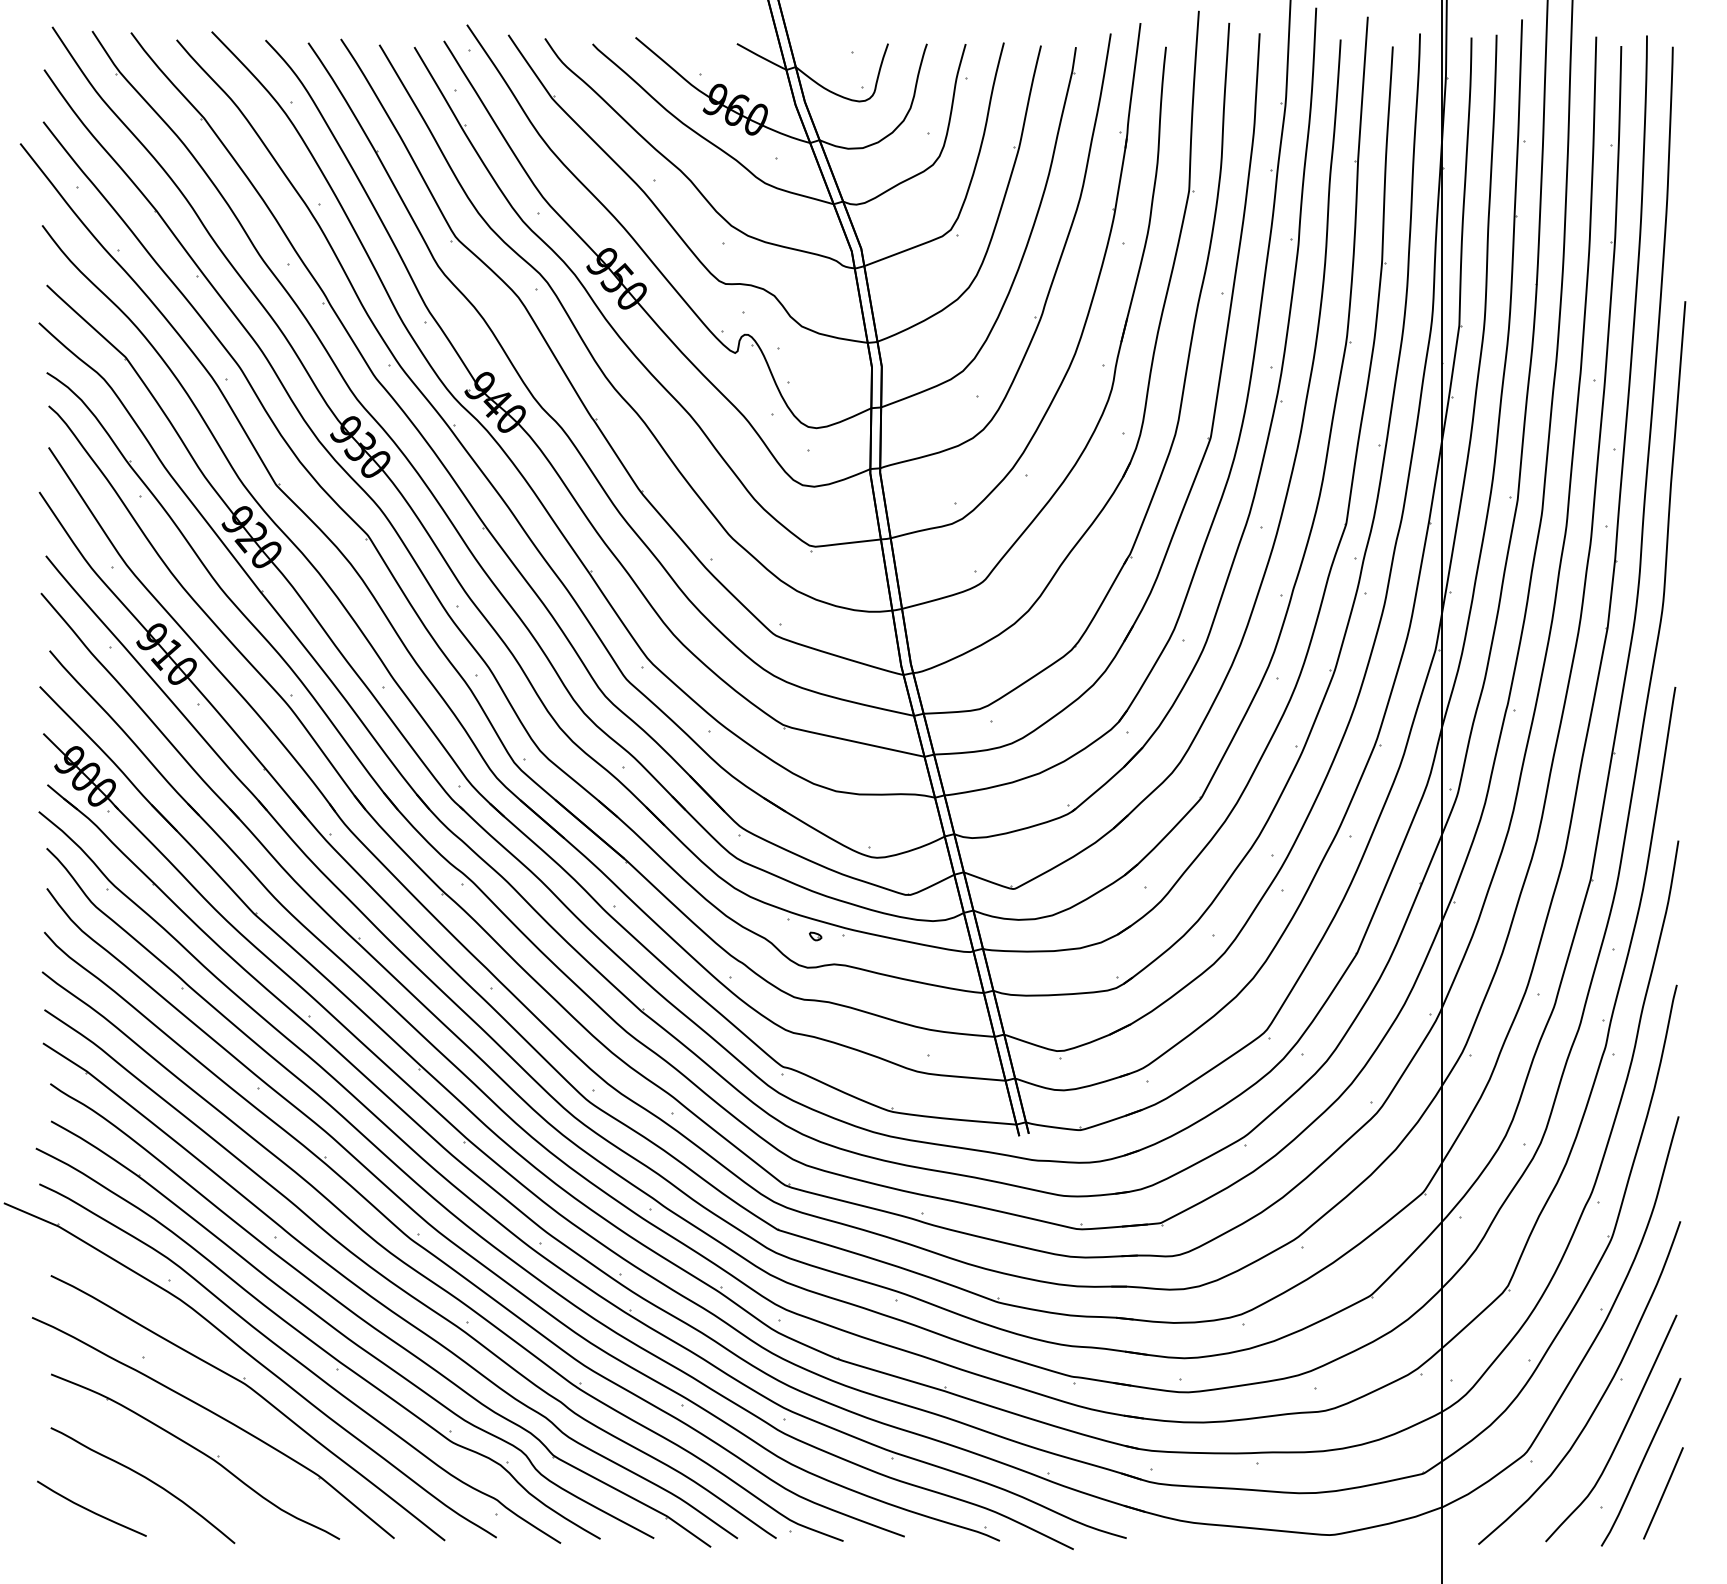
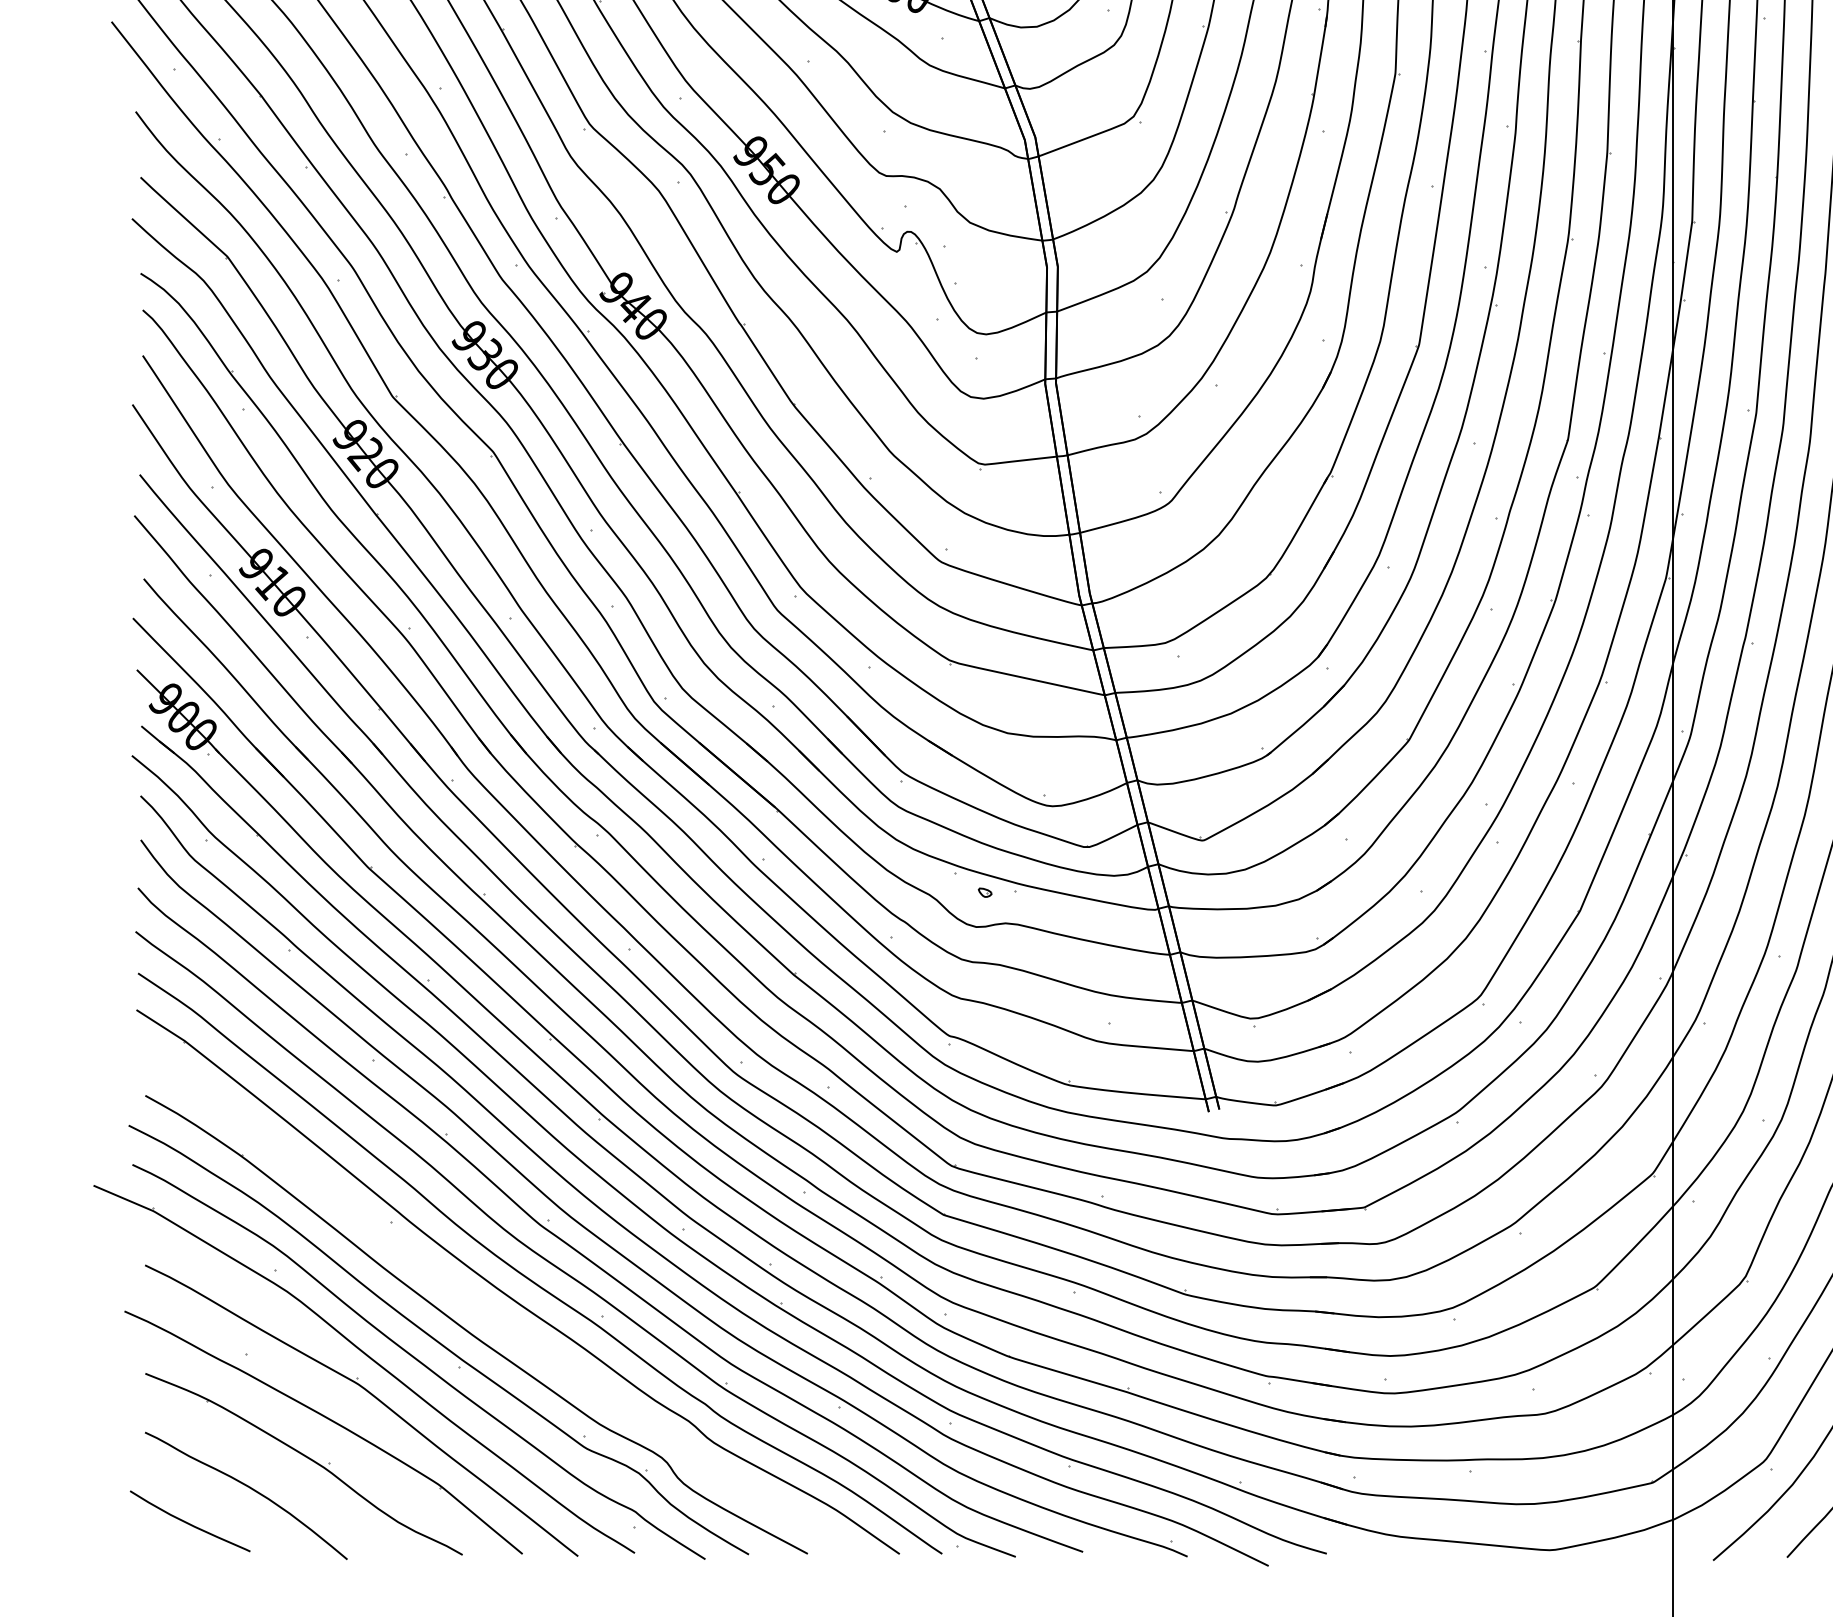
part: (371, 1324) -> (497, 1318), removed

